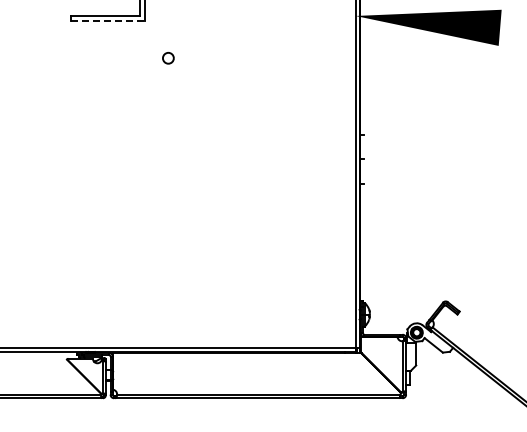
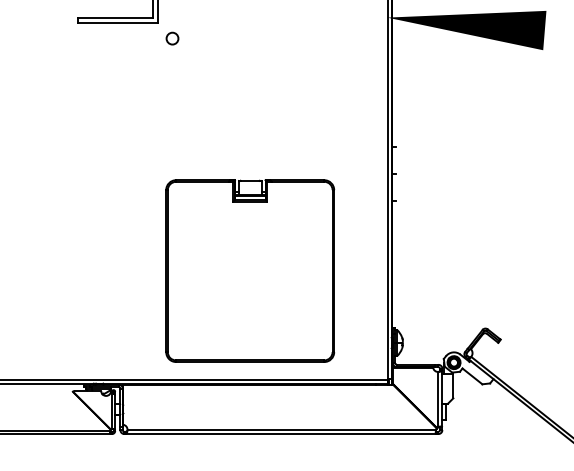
line: (108, 20) -> (118, 22), dashed -> solid
circle: (168, 58) -> (172, 38), moved
part: (229, 248) -> (249, 270), added

